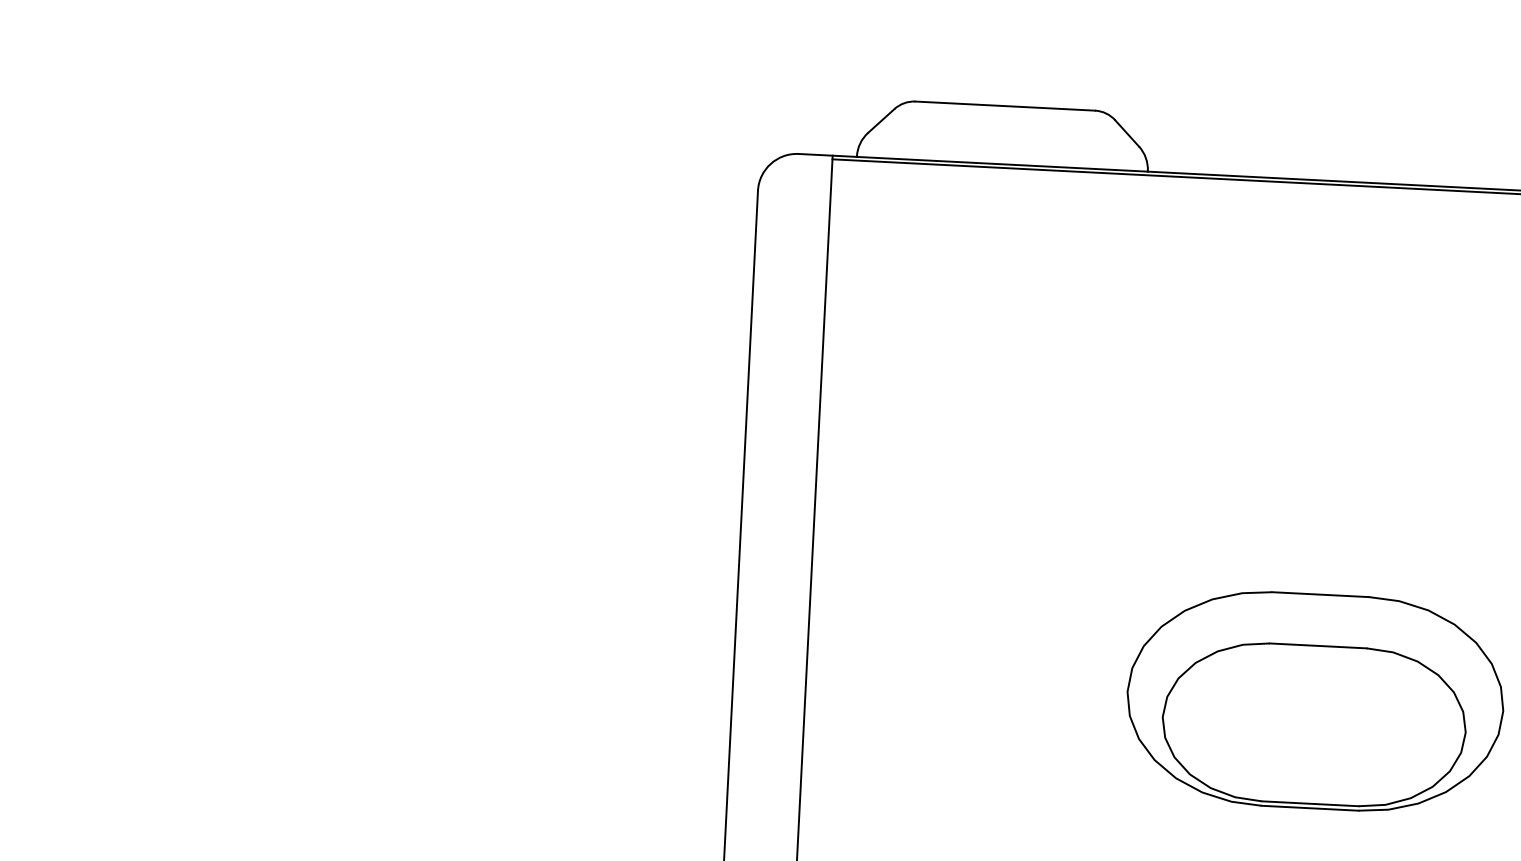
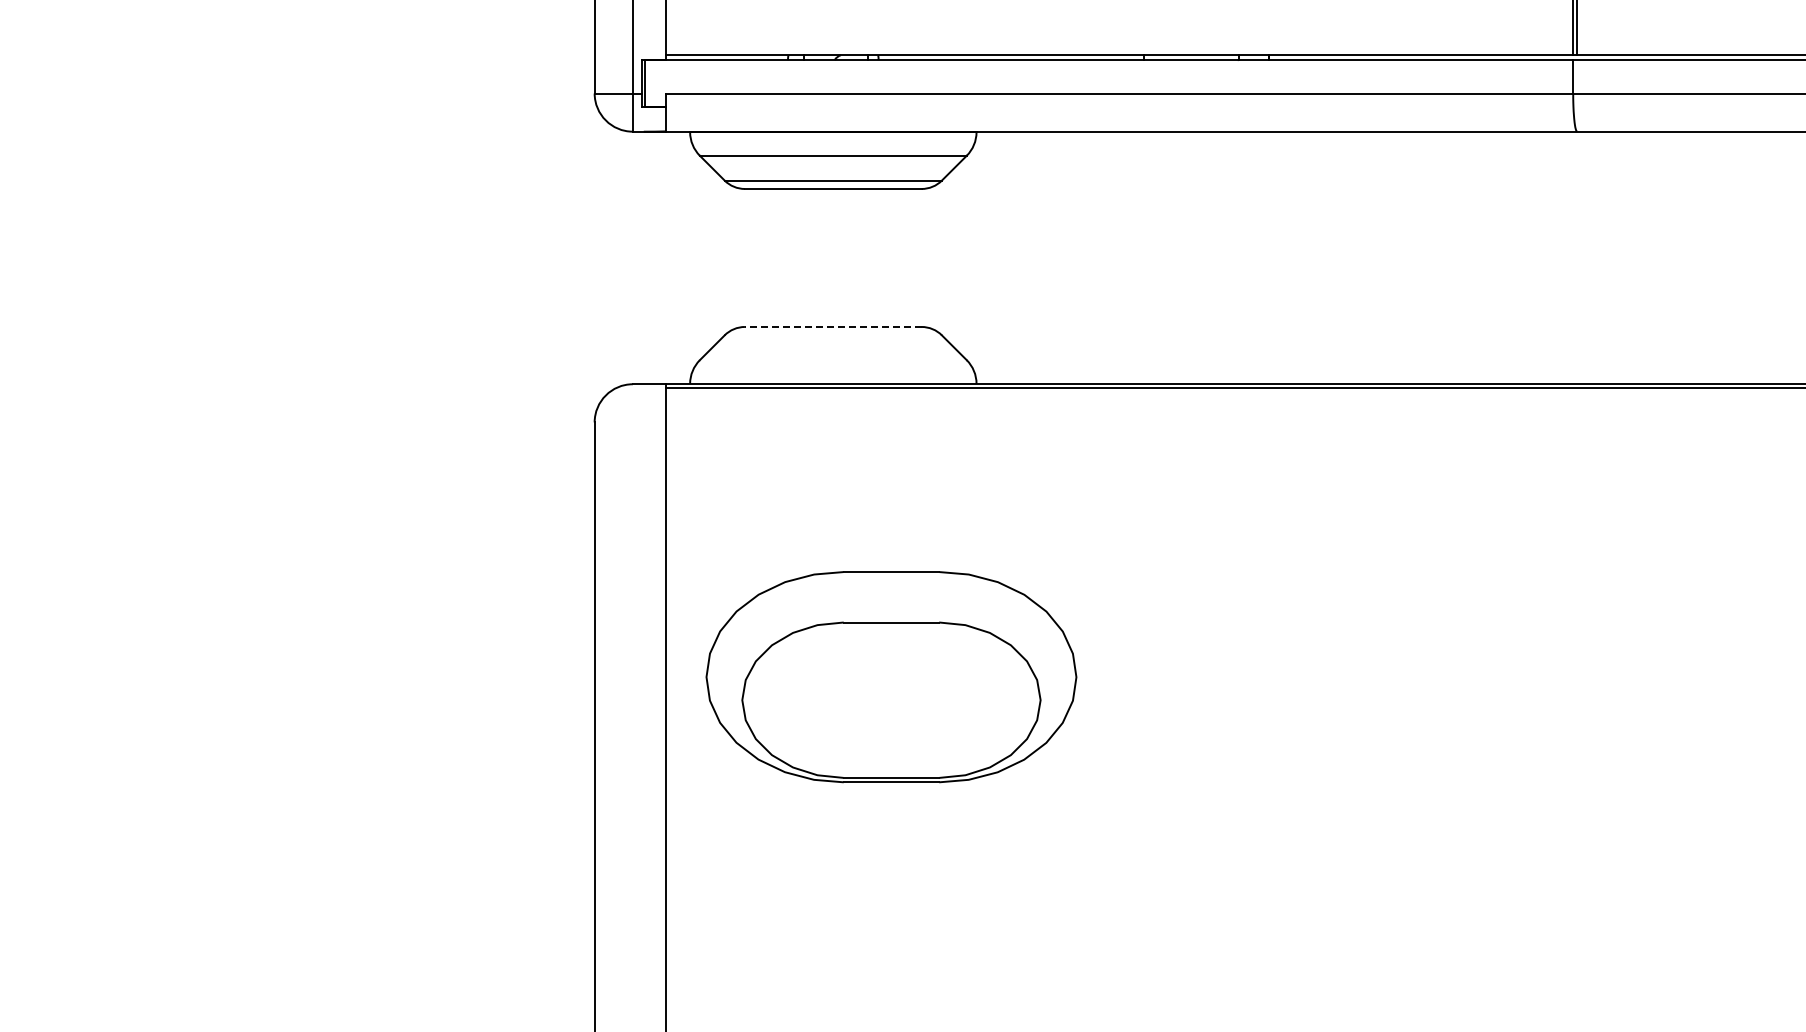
line: (1004, 105) -> (832, 326), solid -> dashed
part: (1315, 701) -> (891, 677), moved

